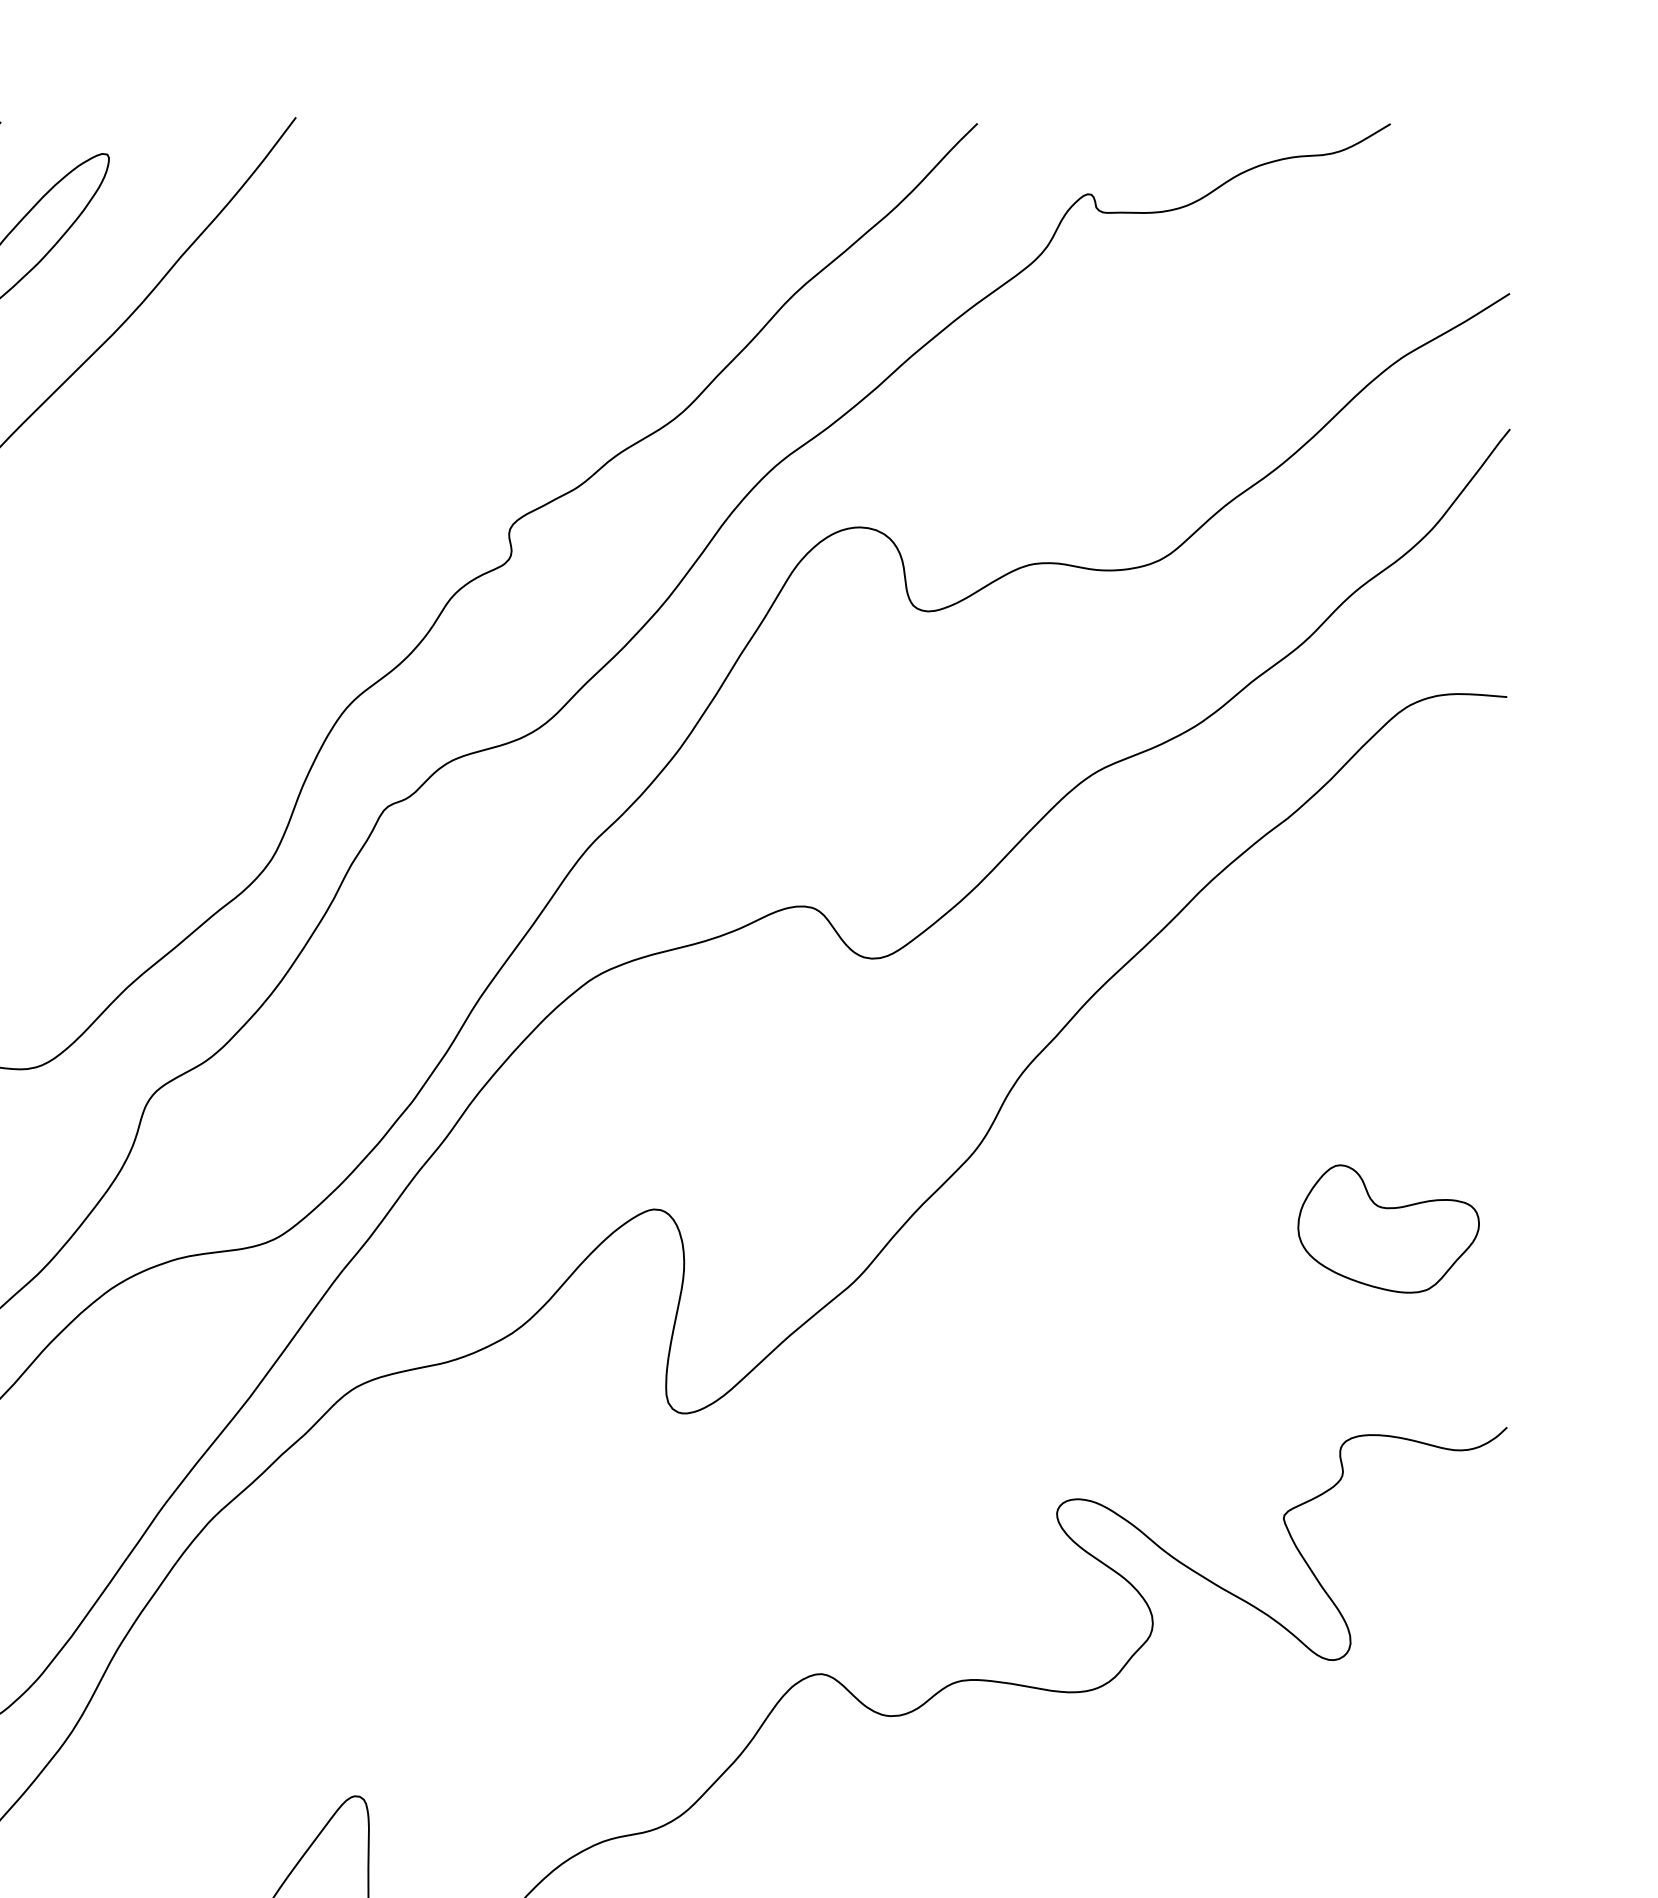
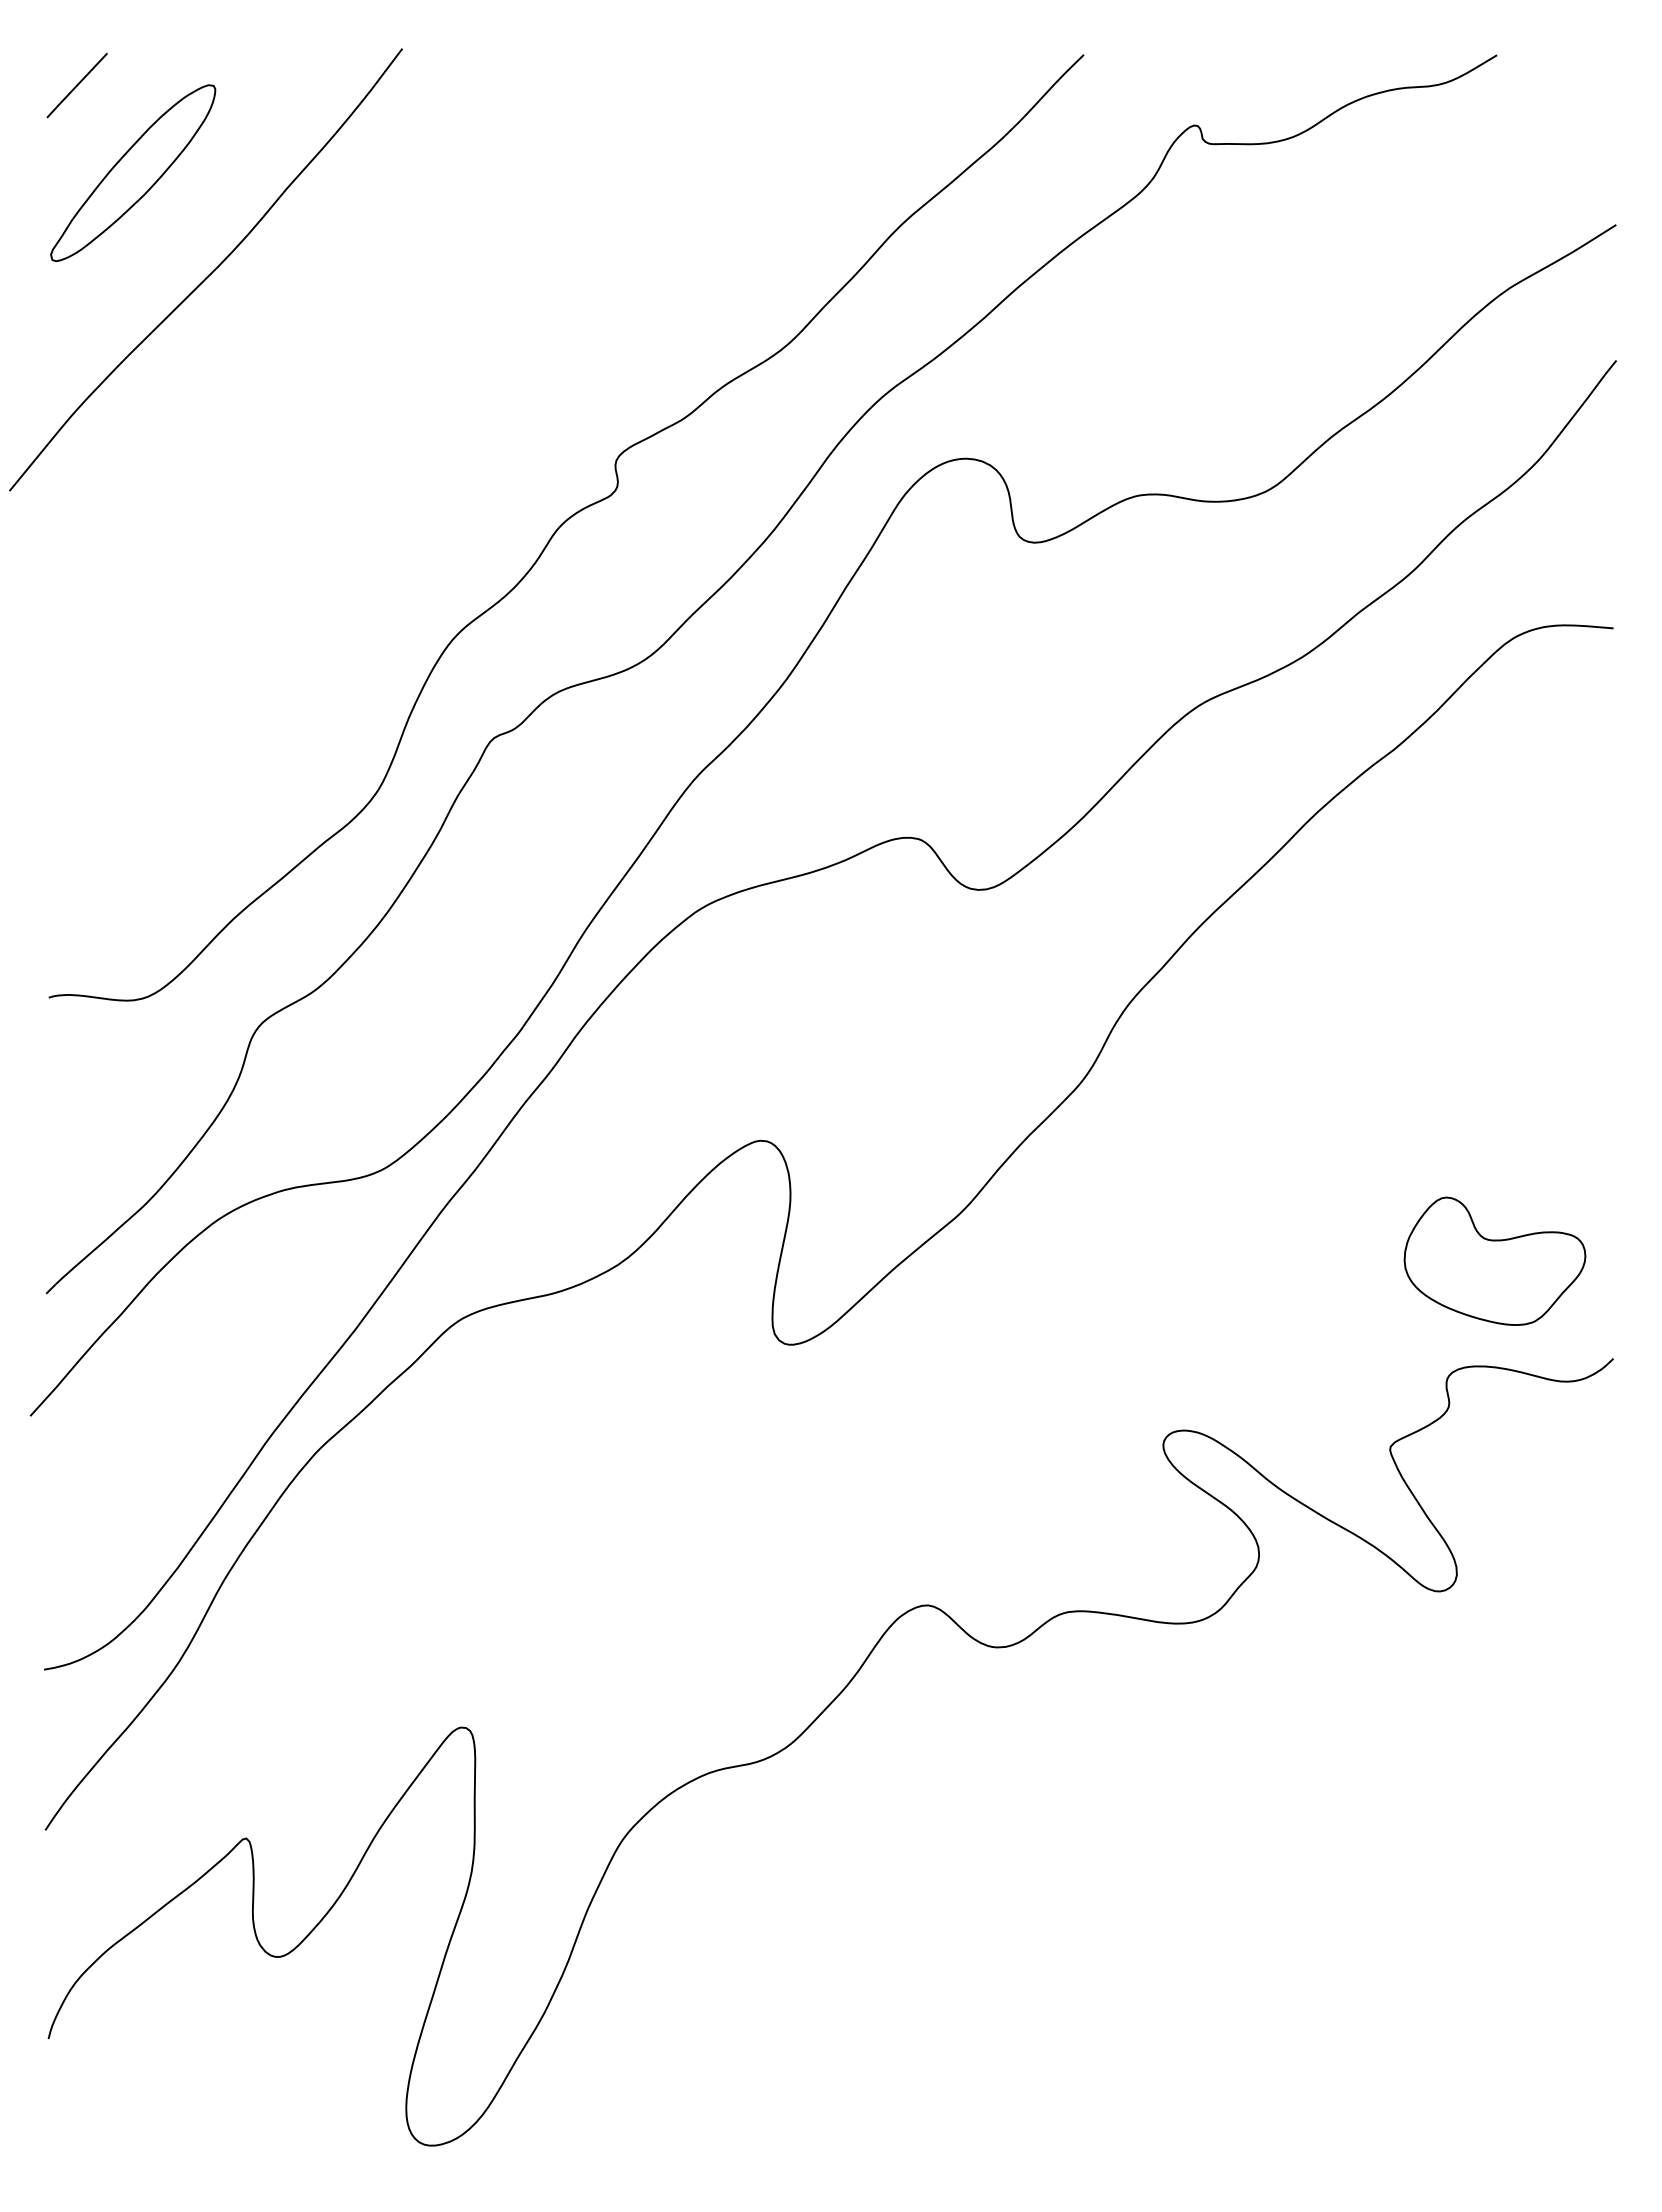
part: (1388, 1228) -> (1494, 1260), moved

